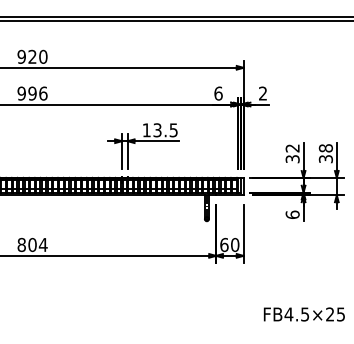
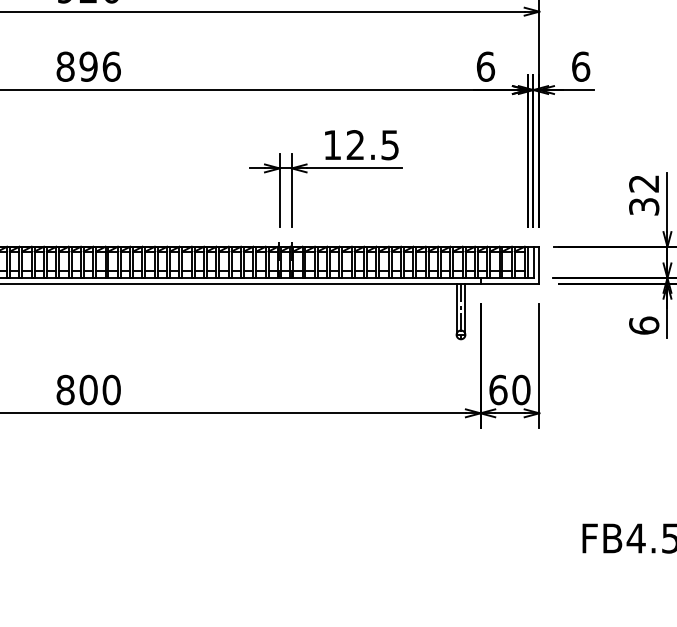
text: (21, 93) -> (65, 66), 996 -> 896
text: (263, 93) -> (581, 66), 2 -> 6
text: (157, 130) -> (355, 145), 13.5 -> 12.5
text: (42, 244) -> (109, 388), 804 -> 800

